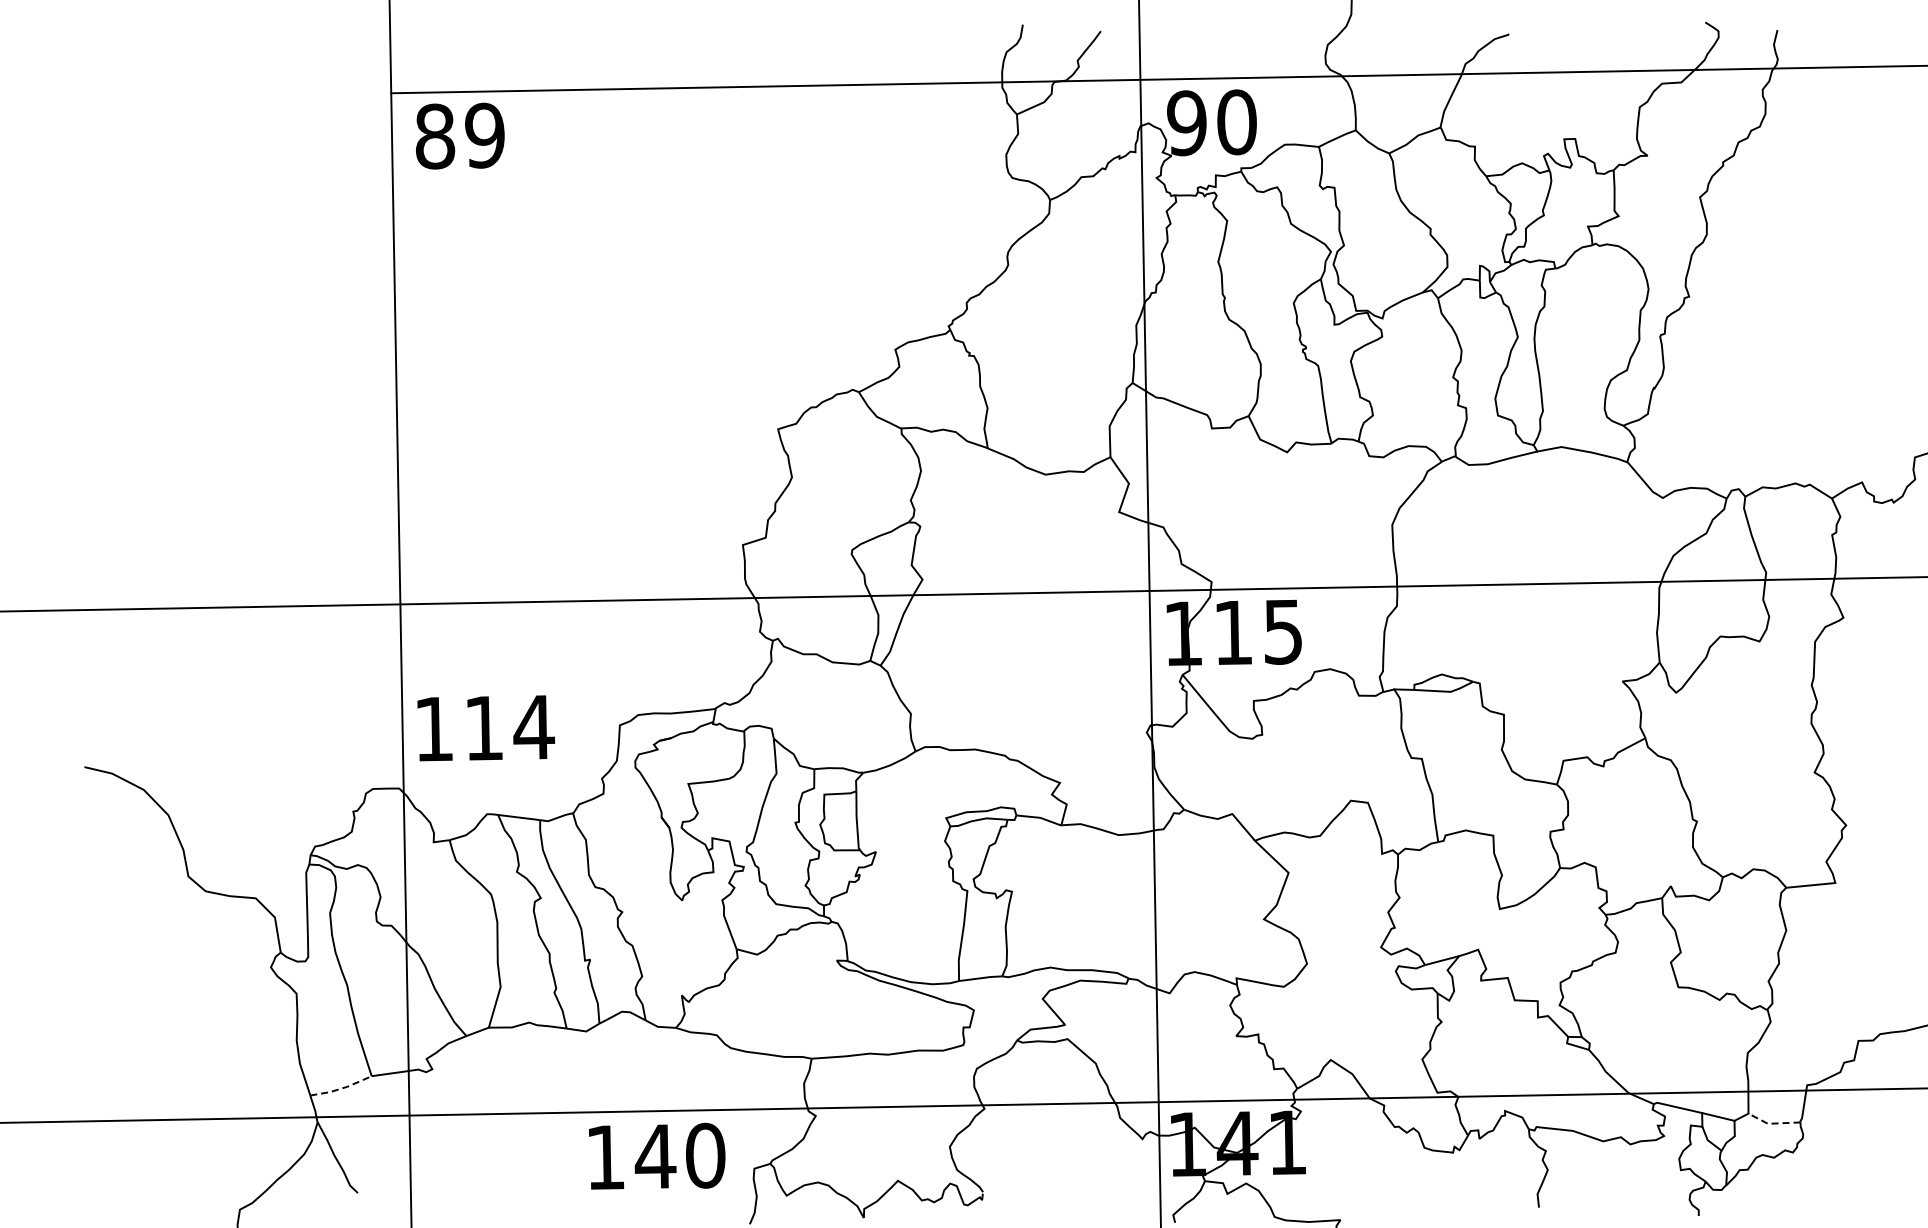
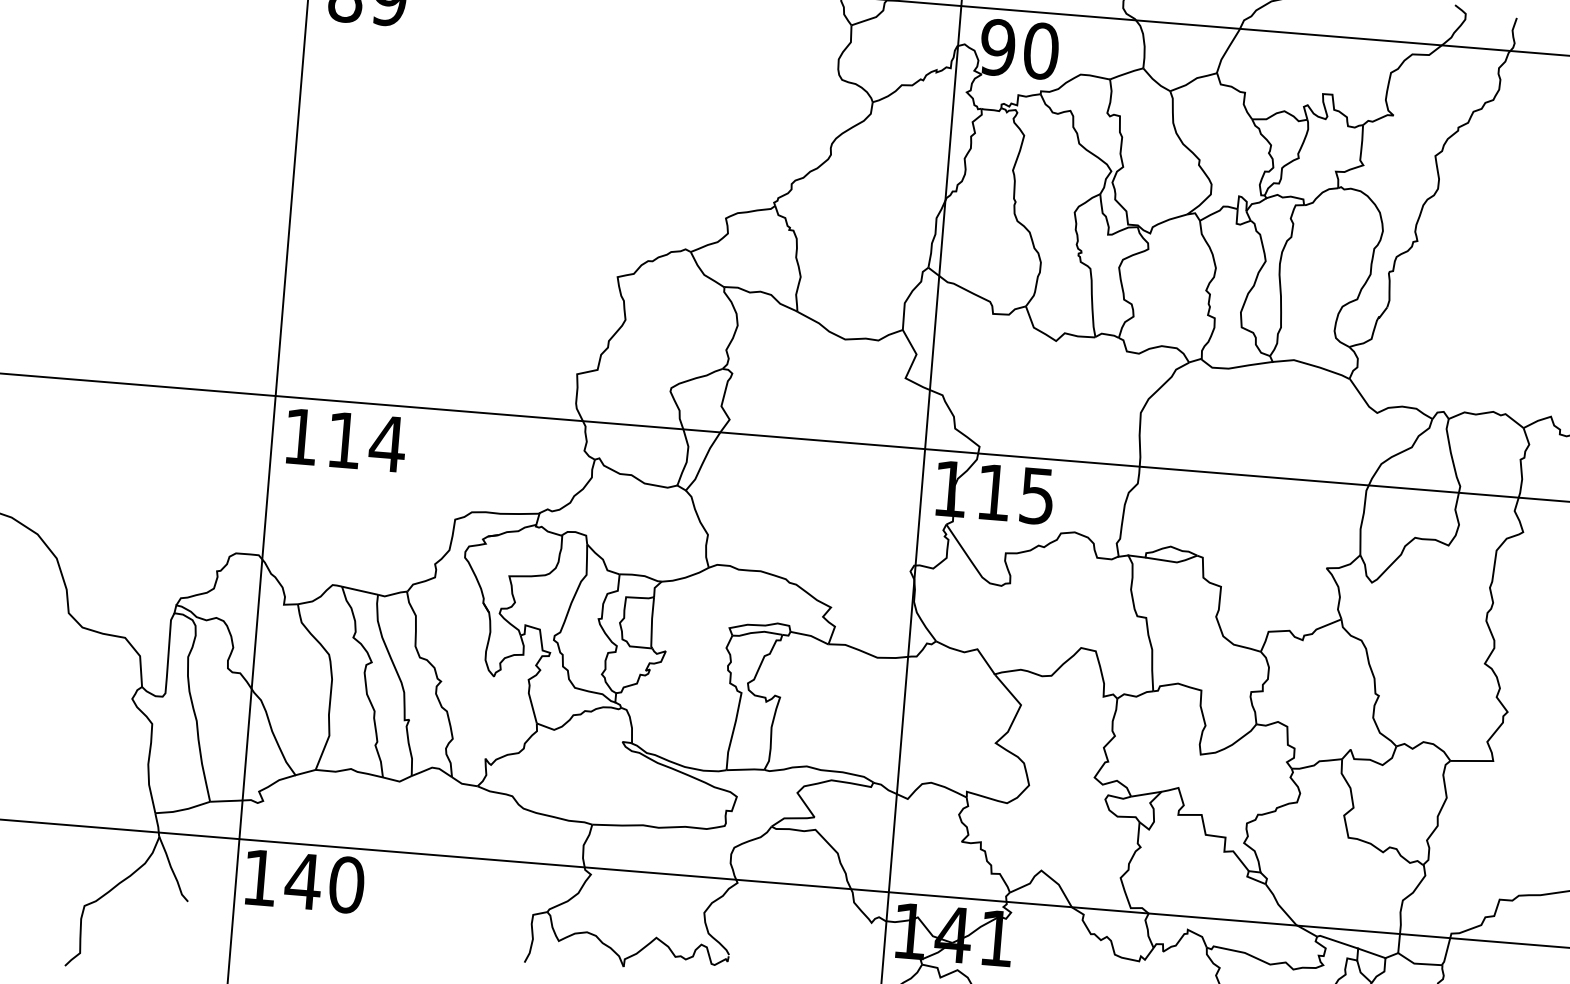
text: (486, 728) -> (346, 440), moved
line: (342, 1088) -> (183, 809), dashed -> solid
line: (1771, 1123) -> (1417, 963), dashed -> solid
text: (657, 1155) -> (305, 880), moved

